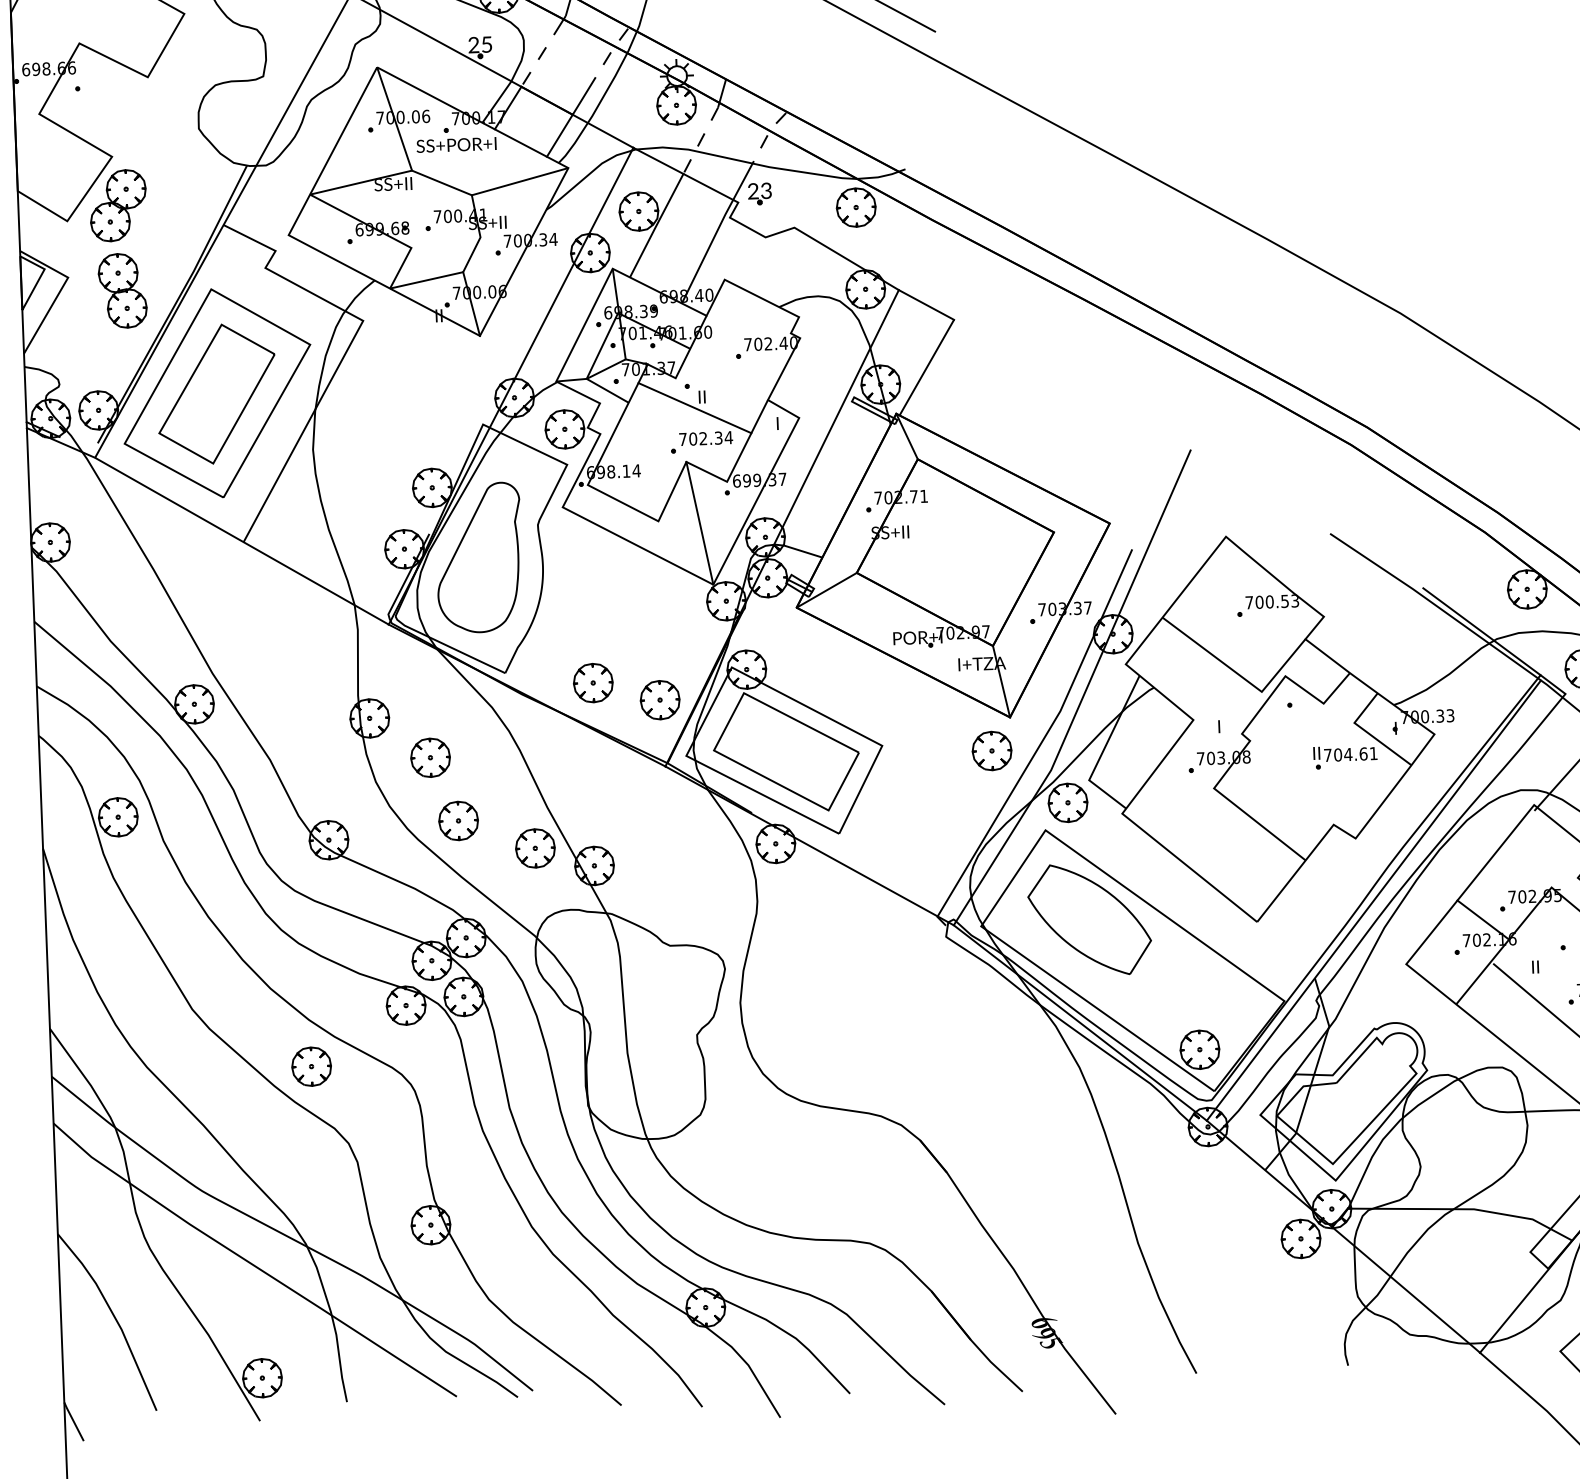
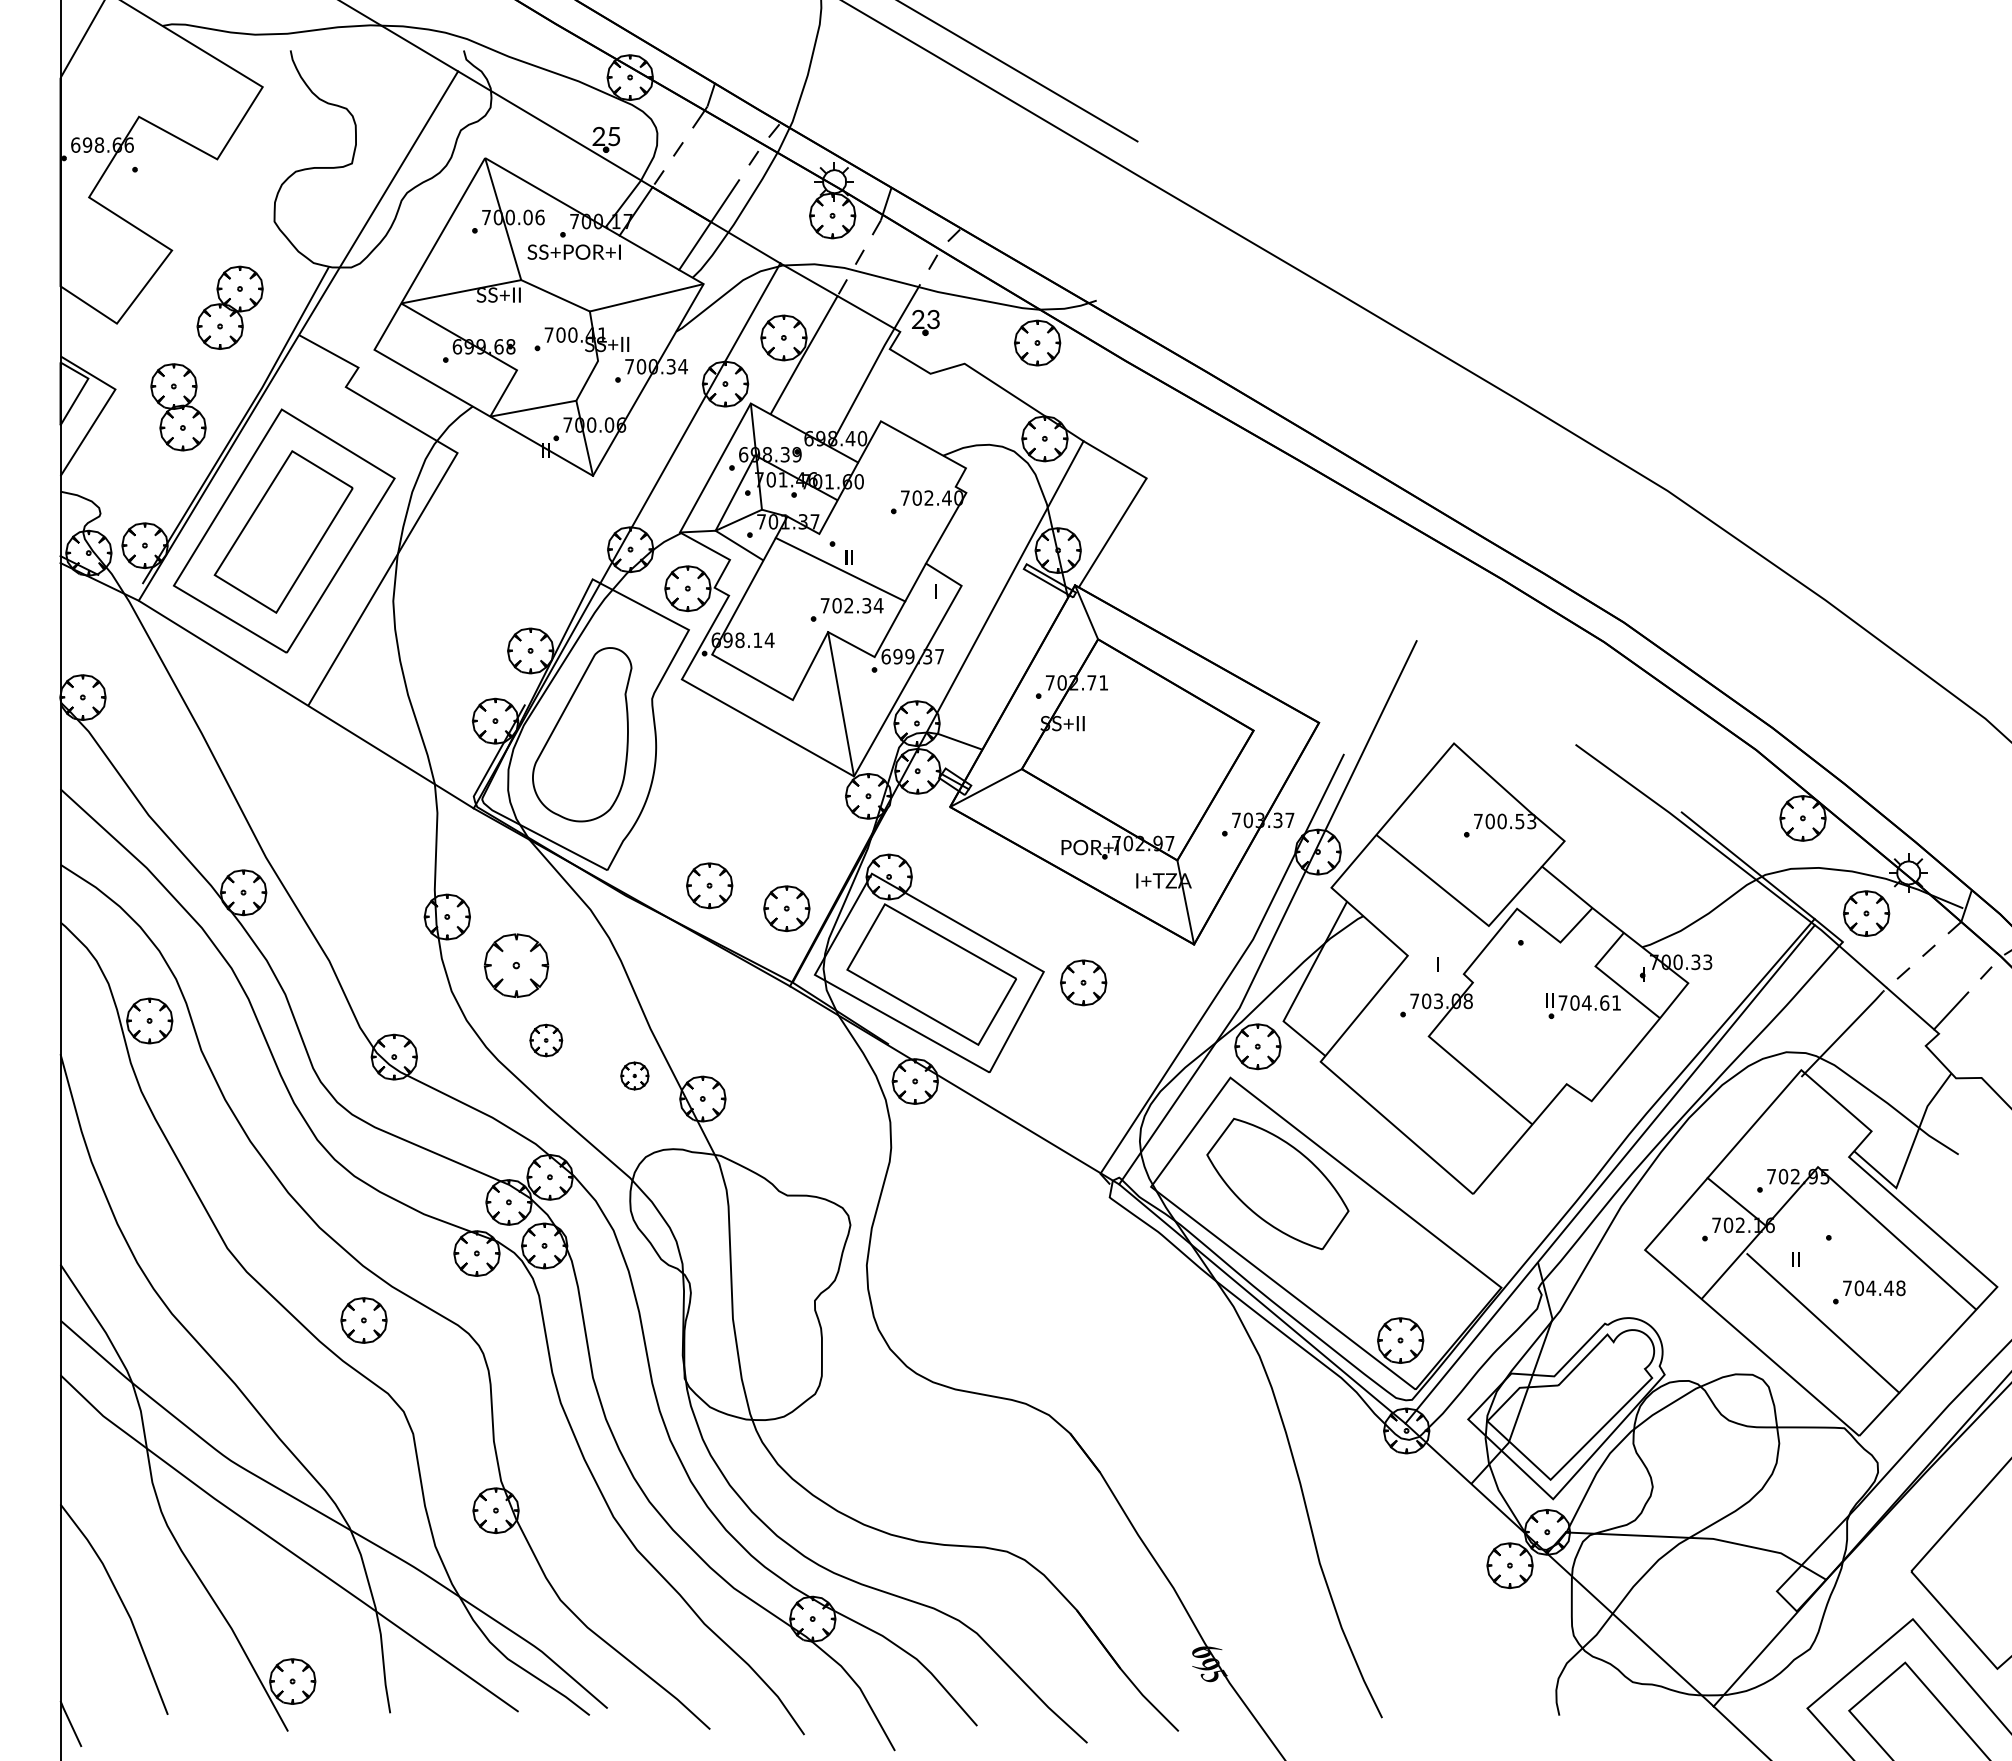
part: (117, 205) -> (229, 307), moved
part: (991, 750) -> (1083, 982), moved
part: (430, 757) -> (516, 965), size x1.4
part: (457, 820) -> (545, 1040), size x0.7
part: (535, 848) -> (634, 1075), size x0.6

